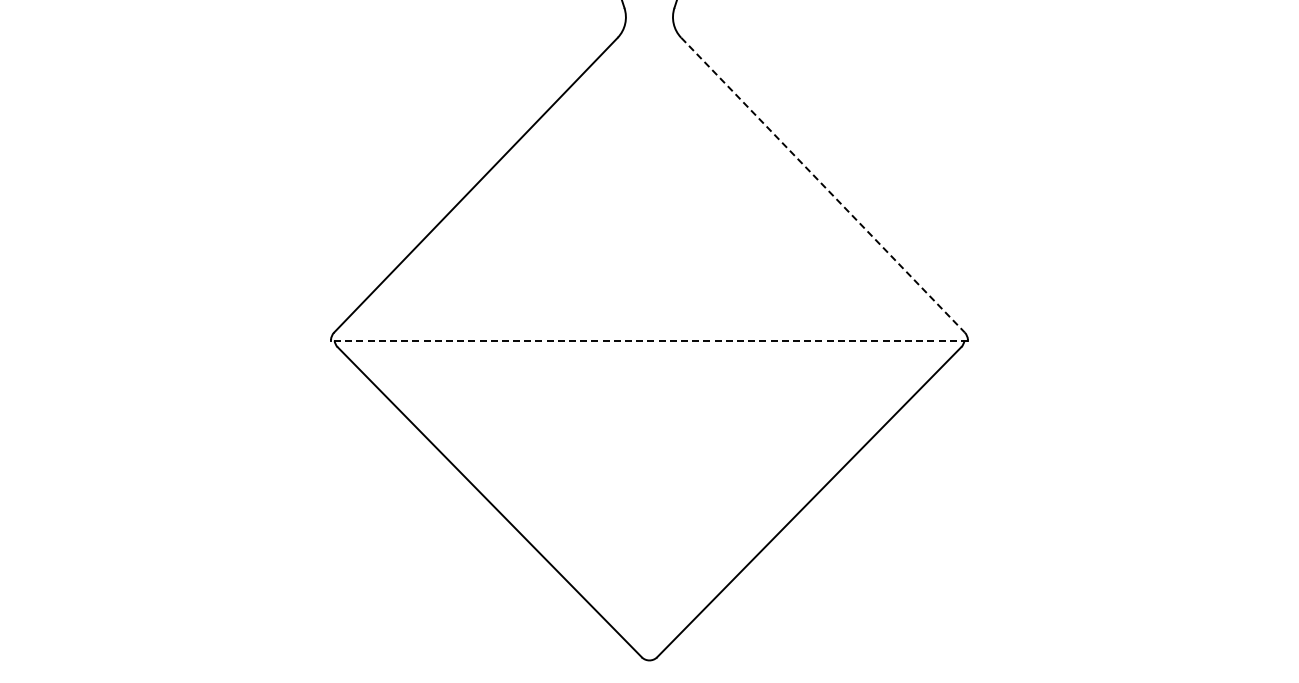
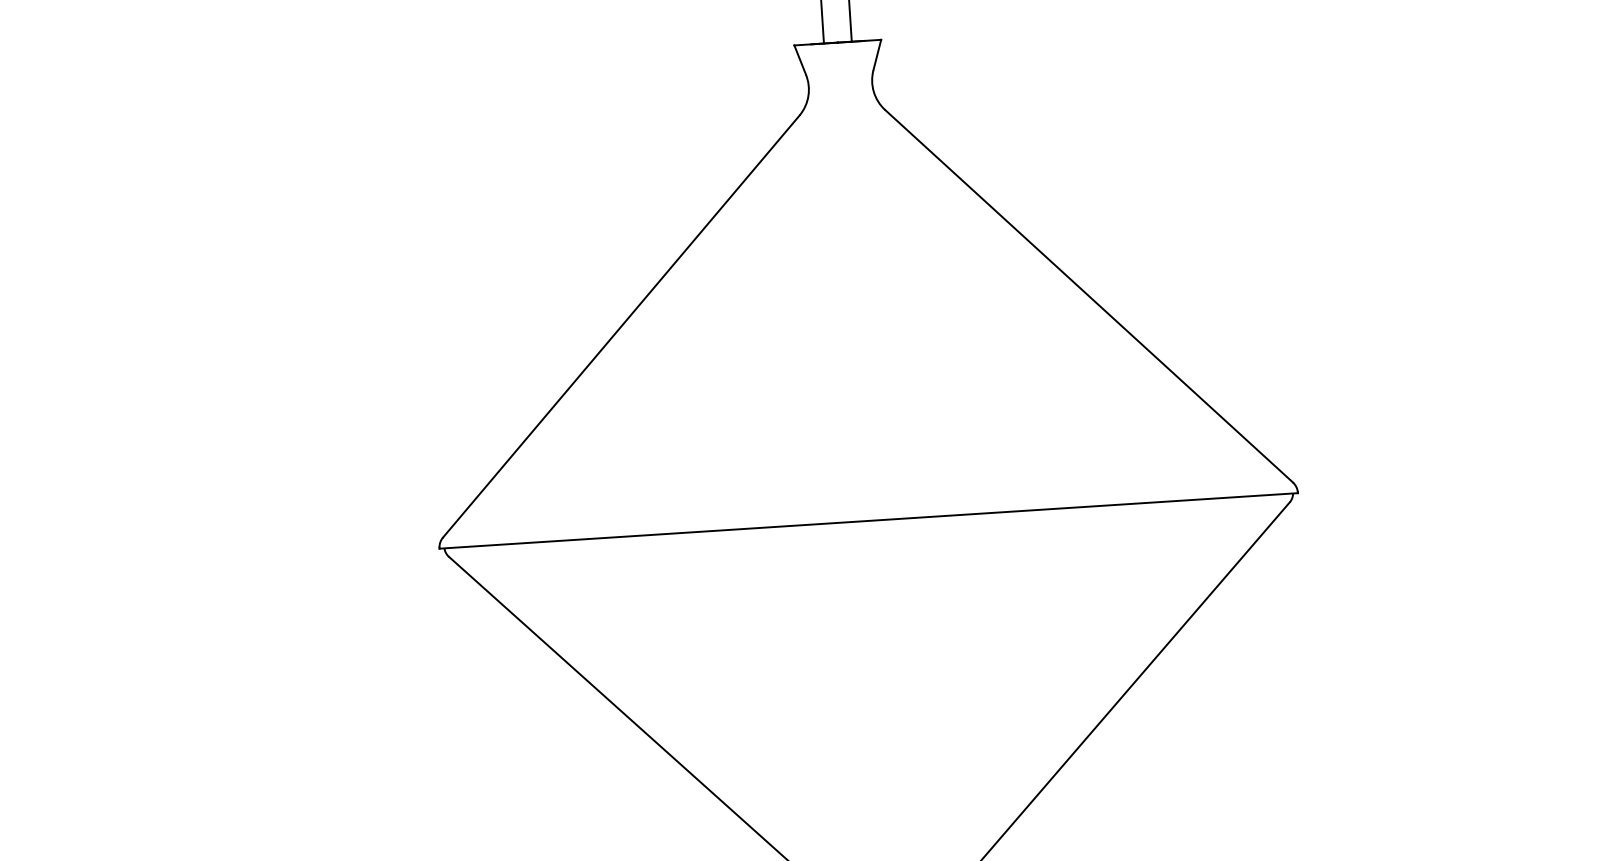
line: (823, 185) -> (1089, 296), dashed -> solid
line: (648, 340) -> (867, 520), dashed -> solid

